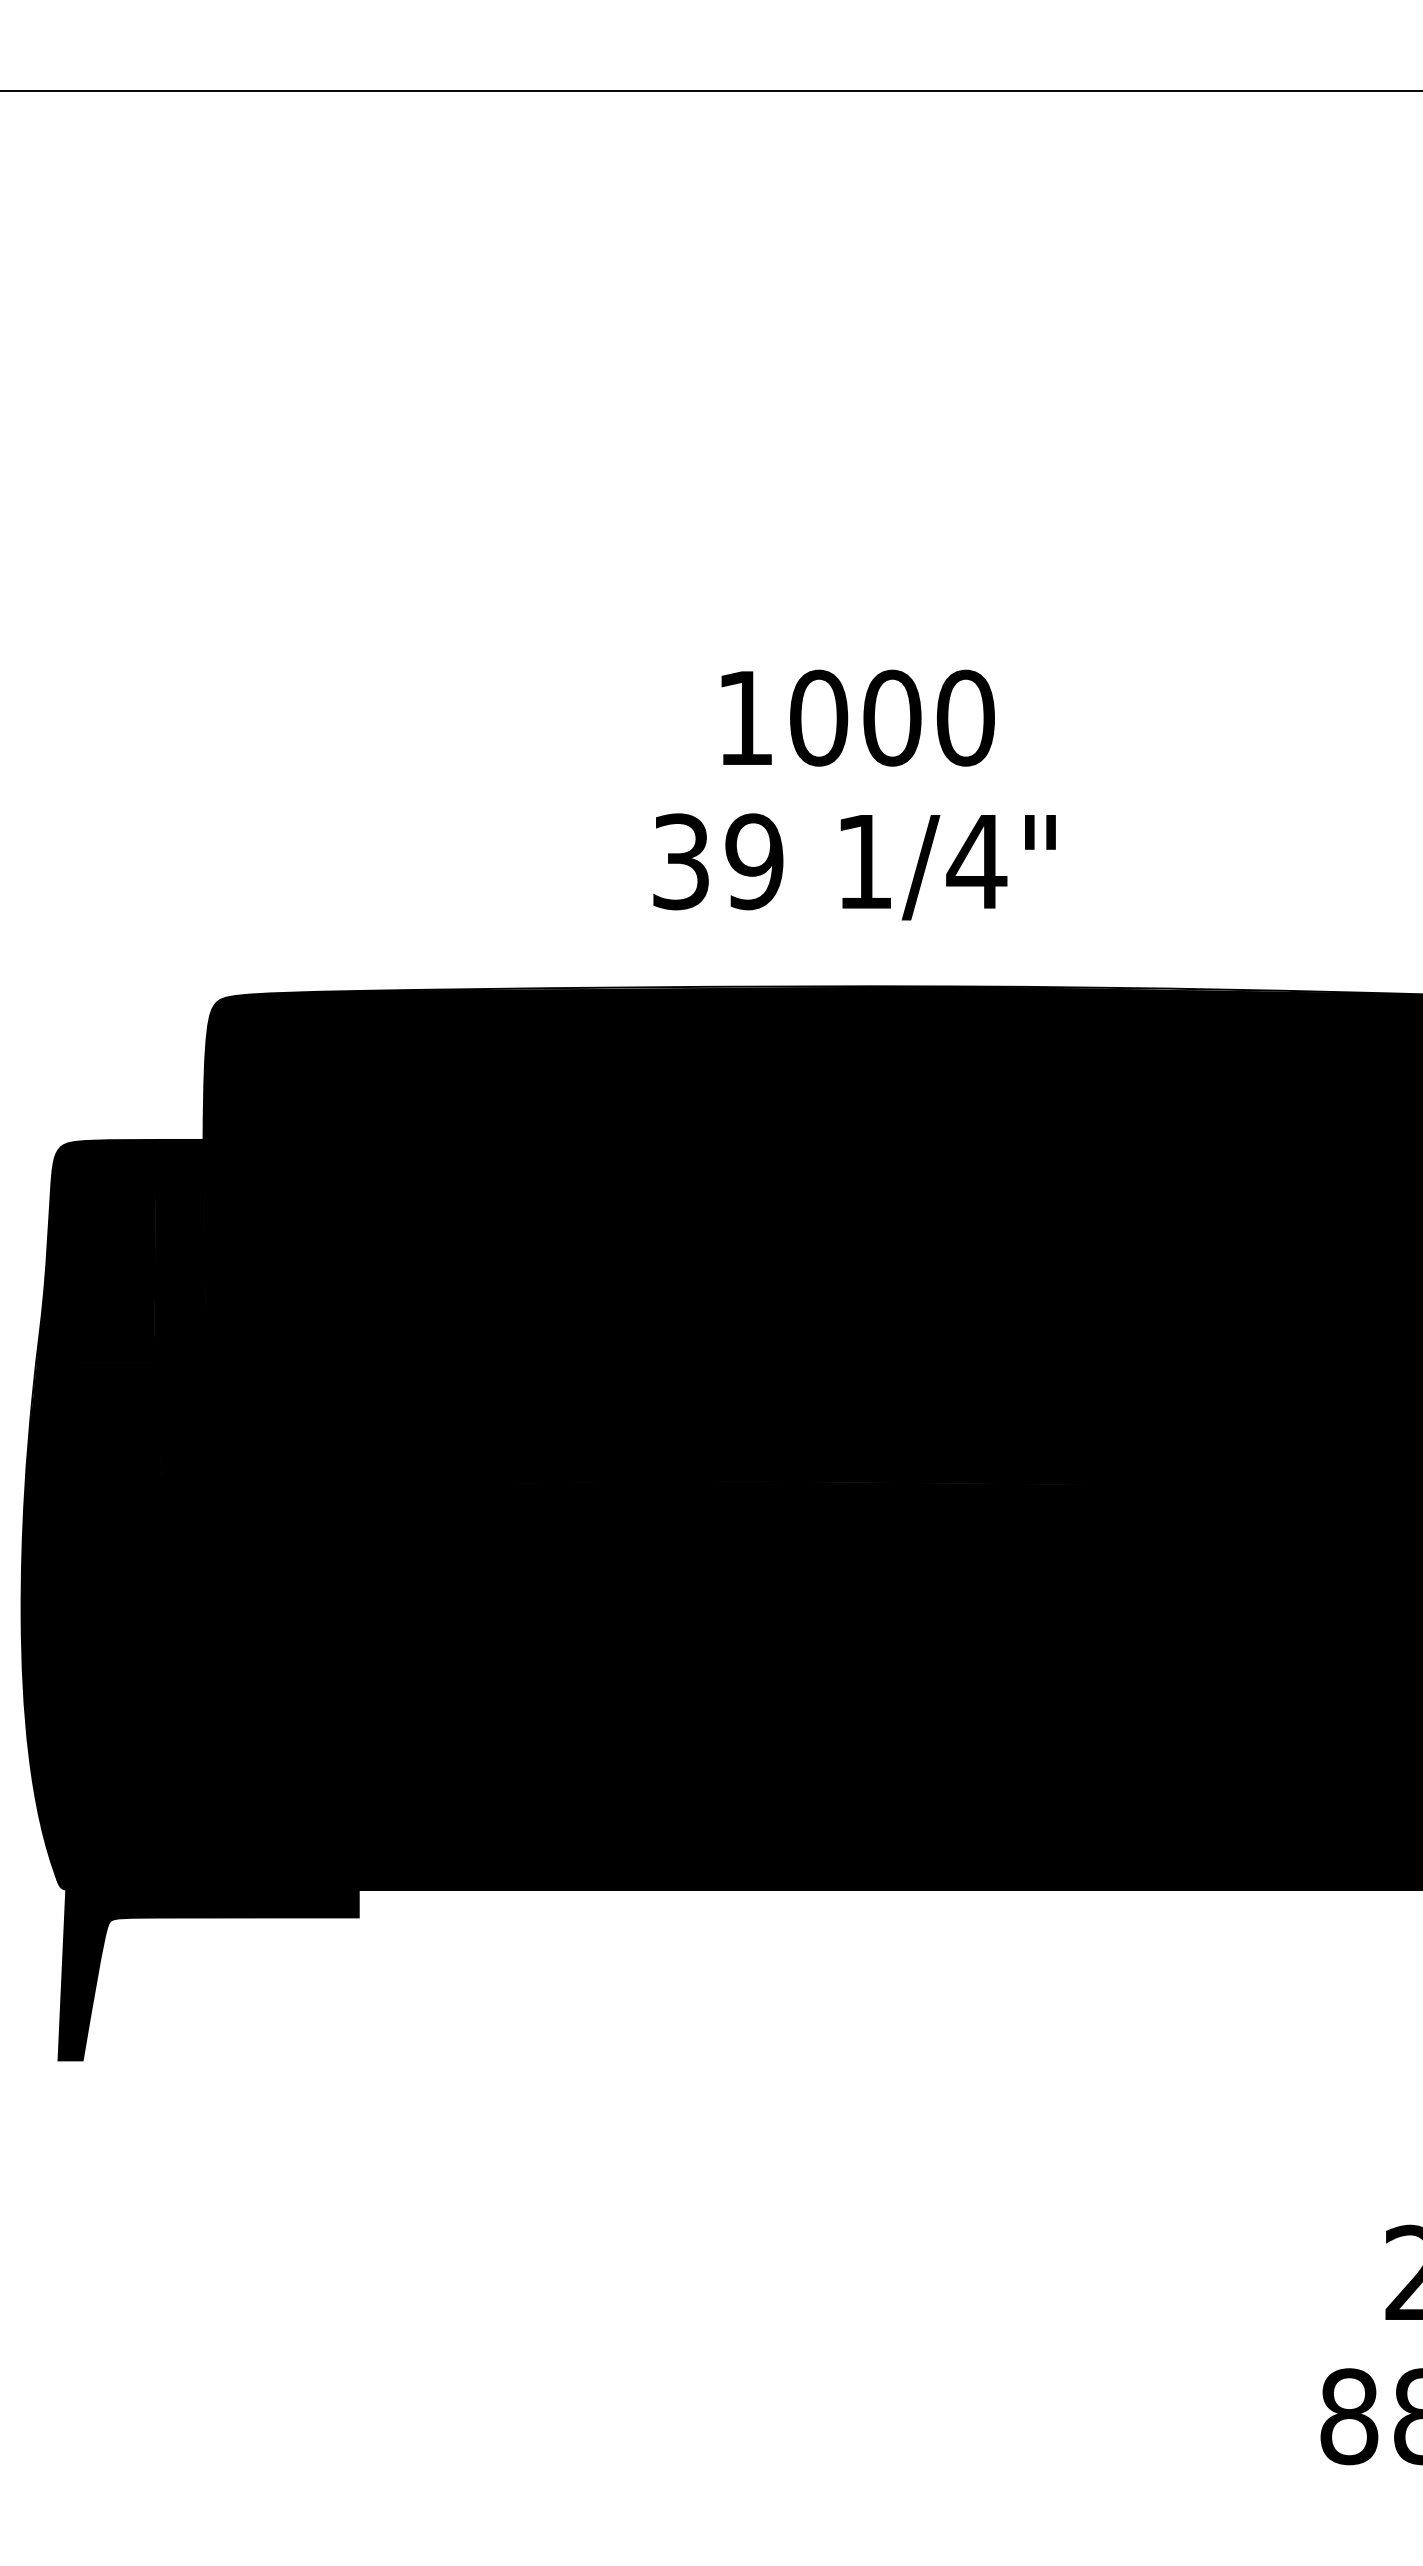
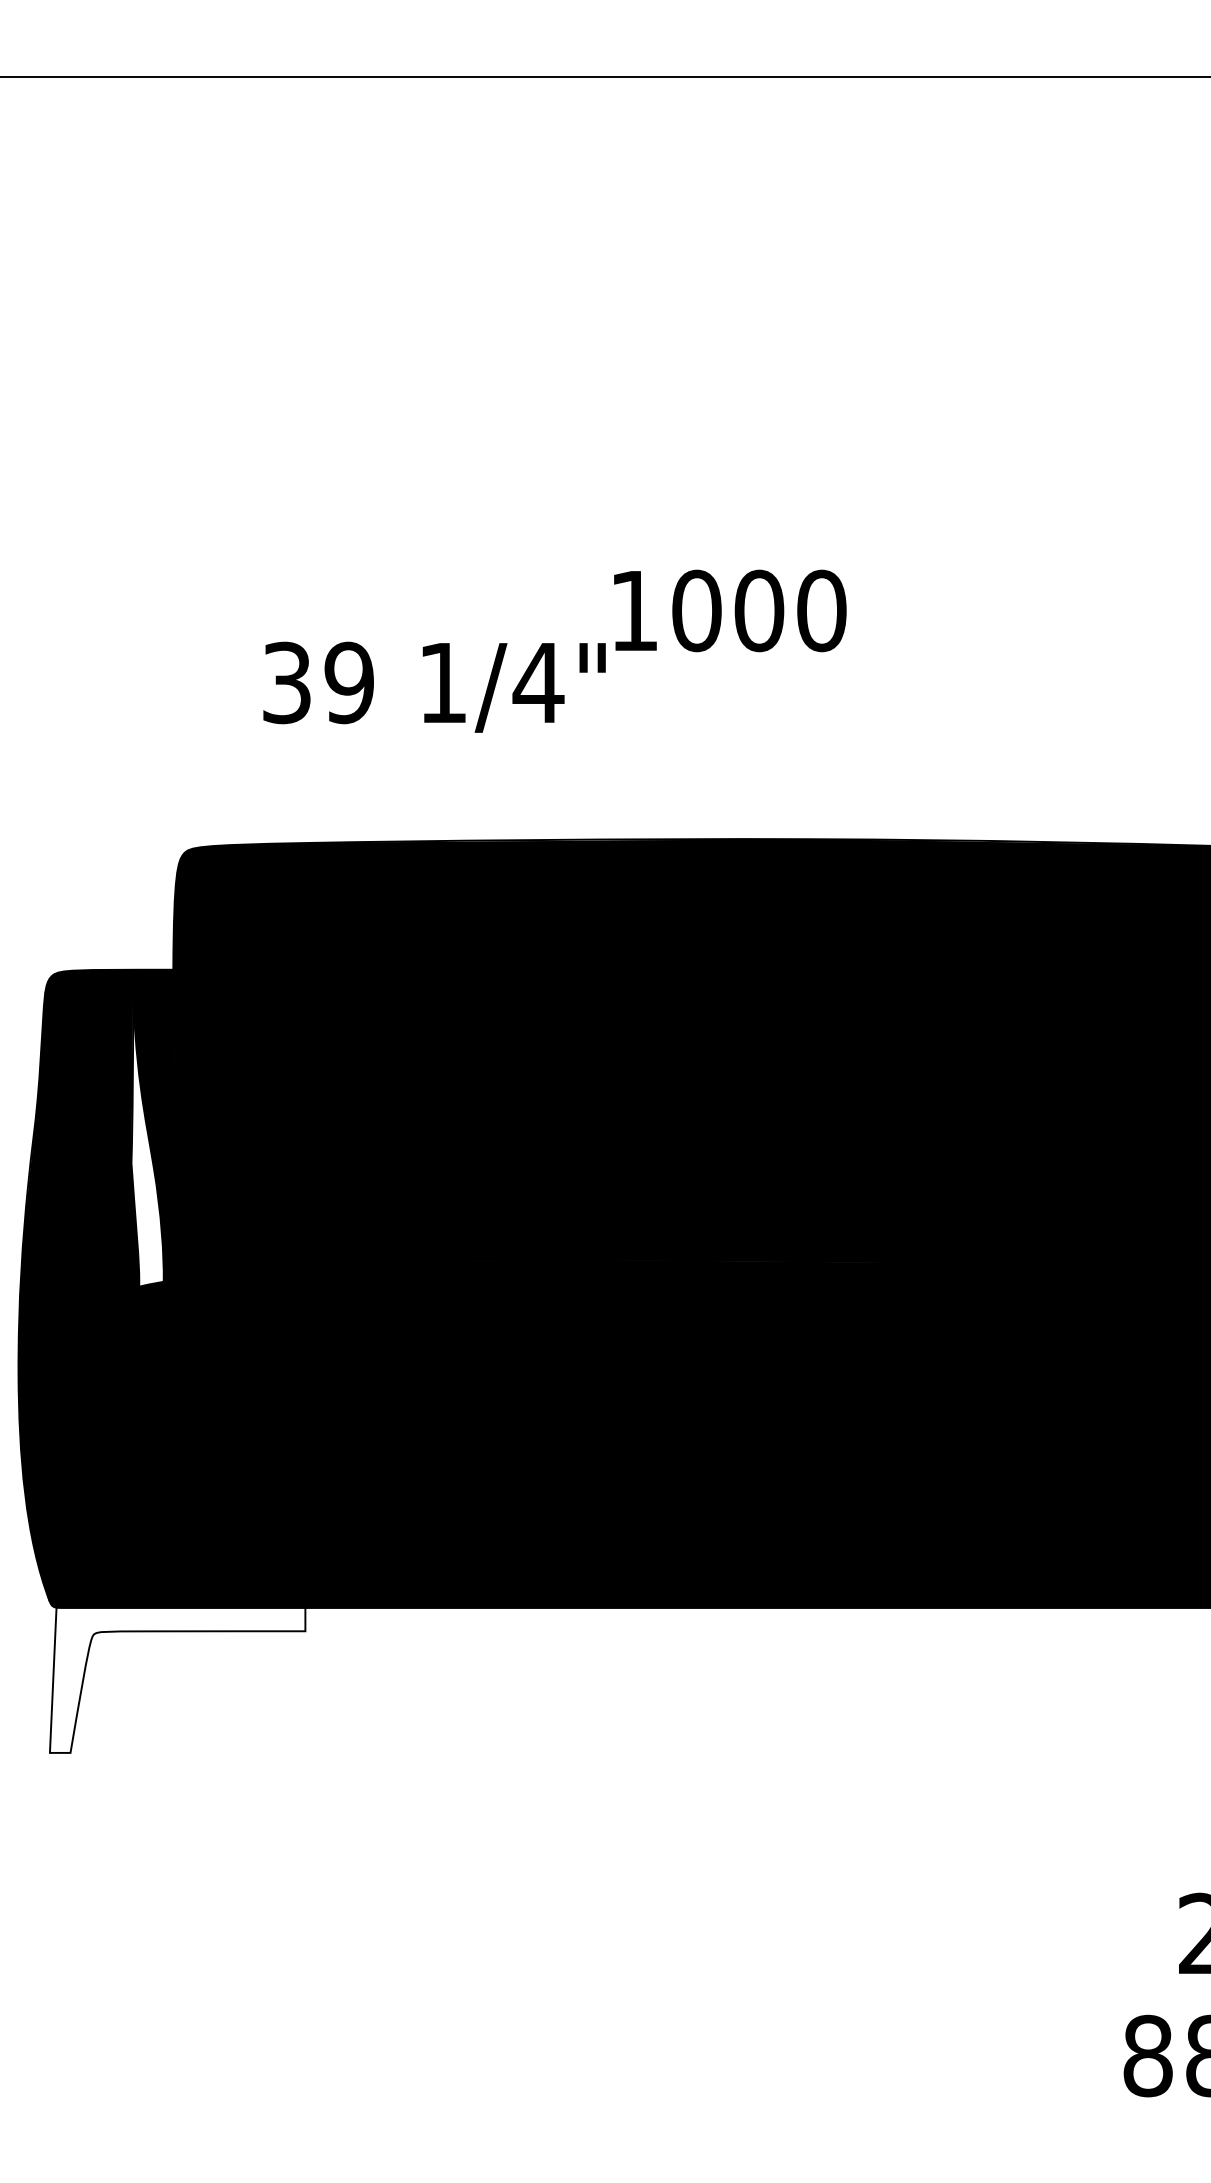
text: (854, 866) -> (434, 686), moved
fill: (173, 1326) -> (147, 1128), removed
fill: (208, 1974) -> (177, 1679), removed

